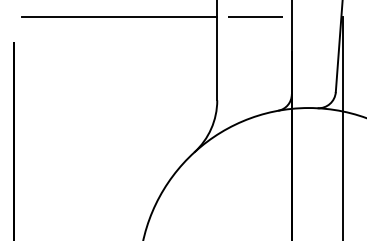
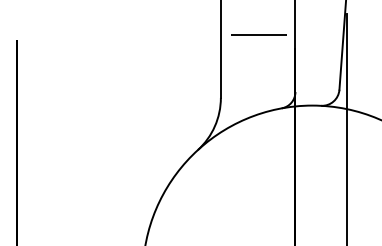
line: (254, 15) -> (258, 34), moved
line: (118, 16) -> (122, 14), removed

